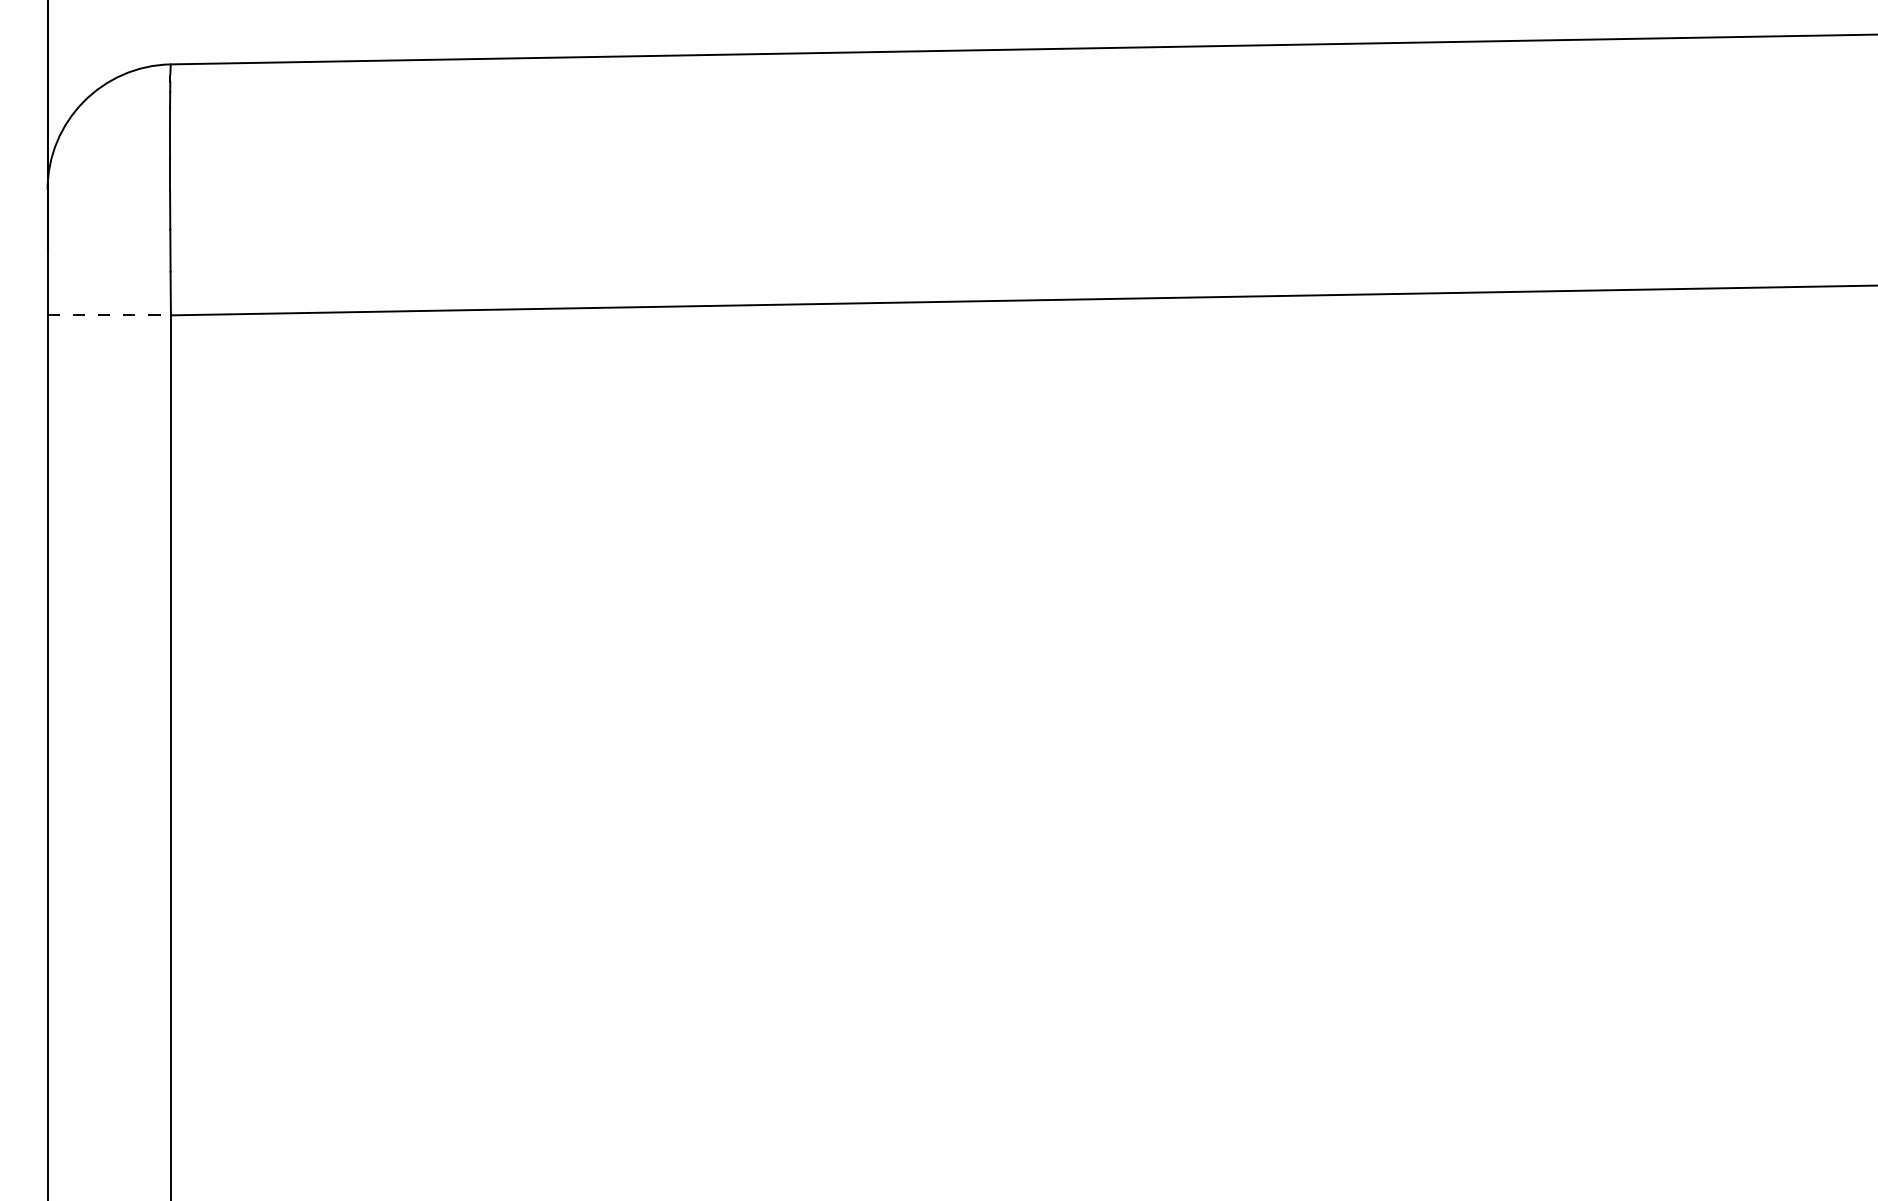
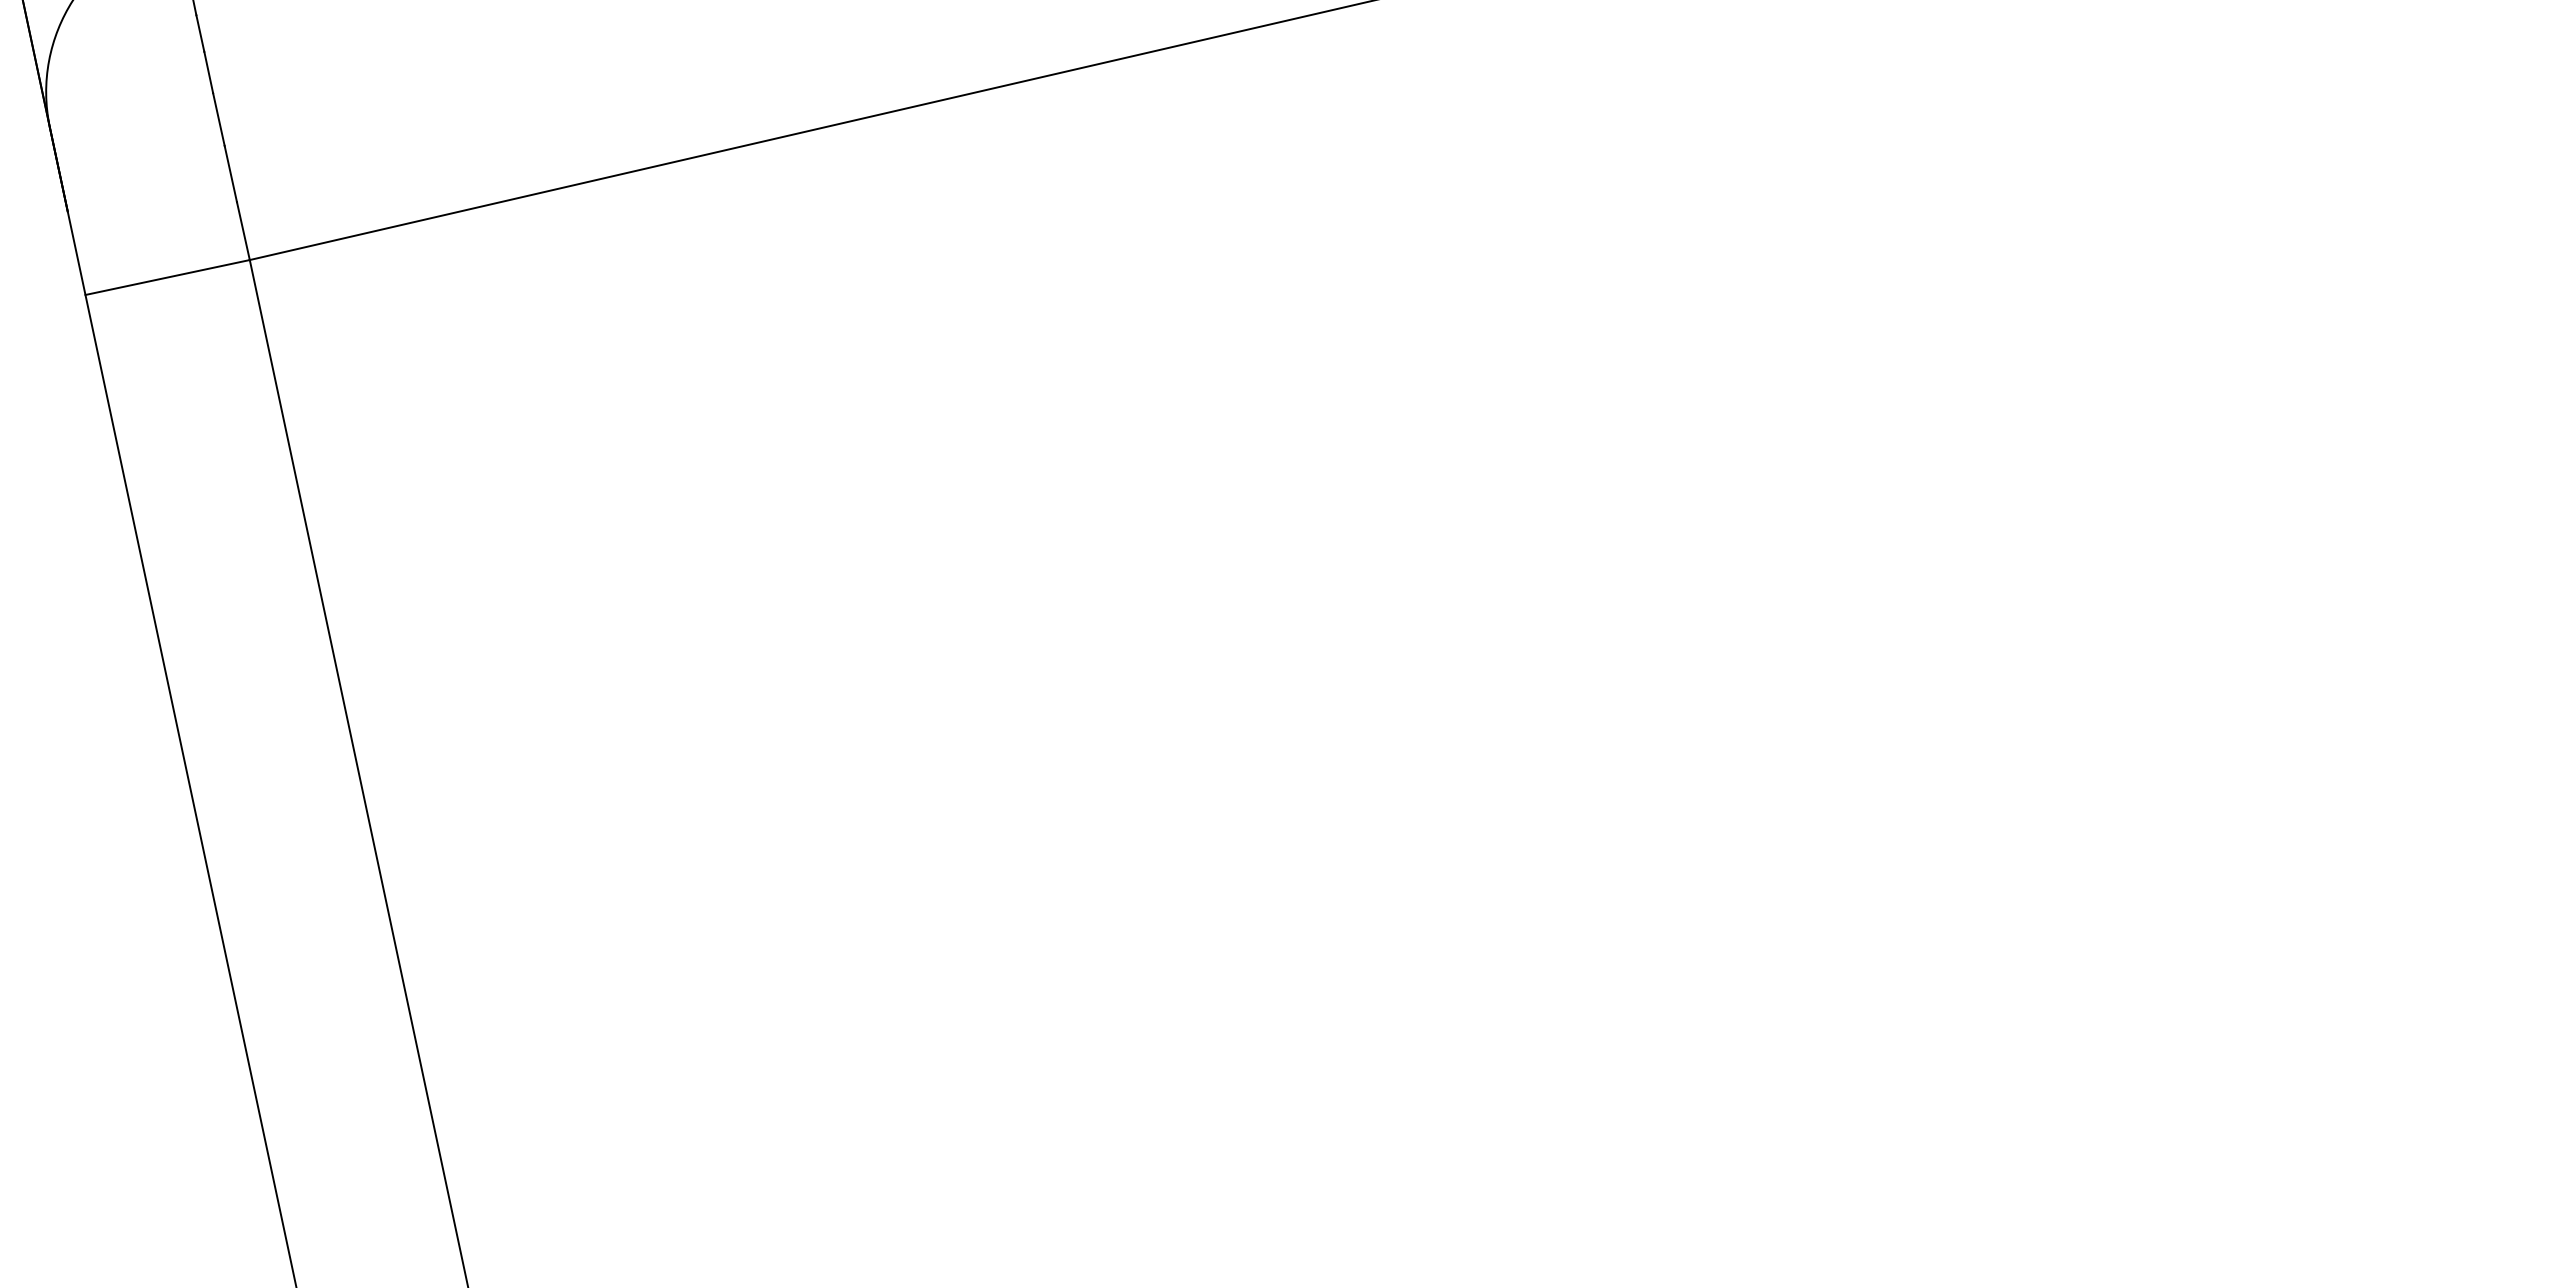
line: (109, 315) -> (167, 277), dashed -> solid

